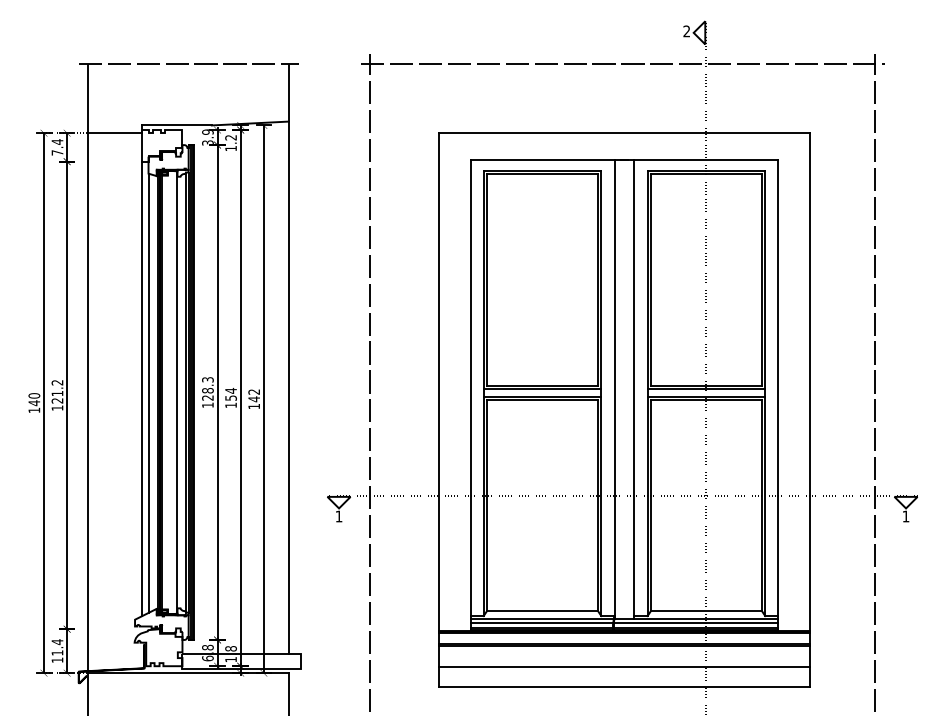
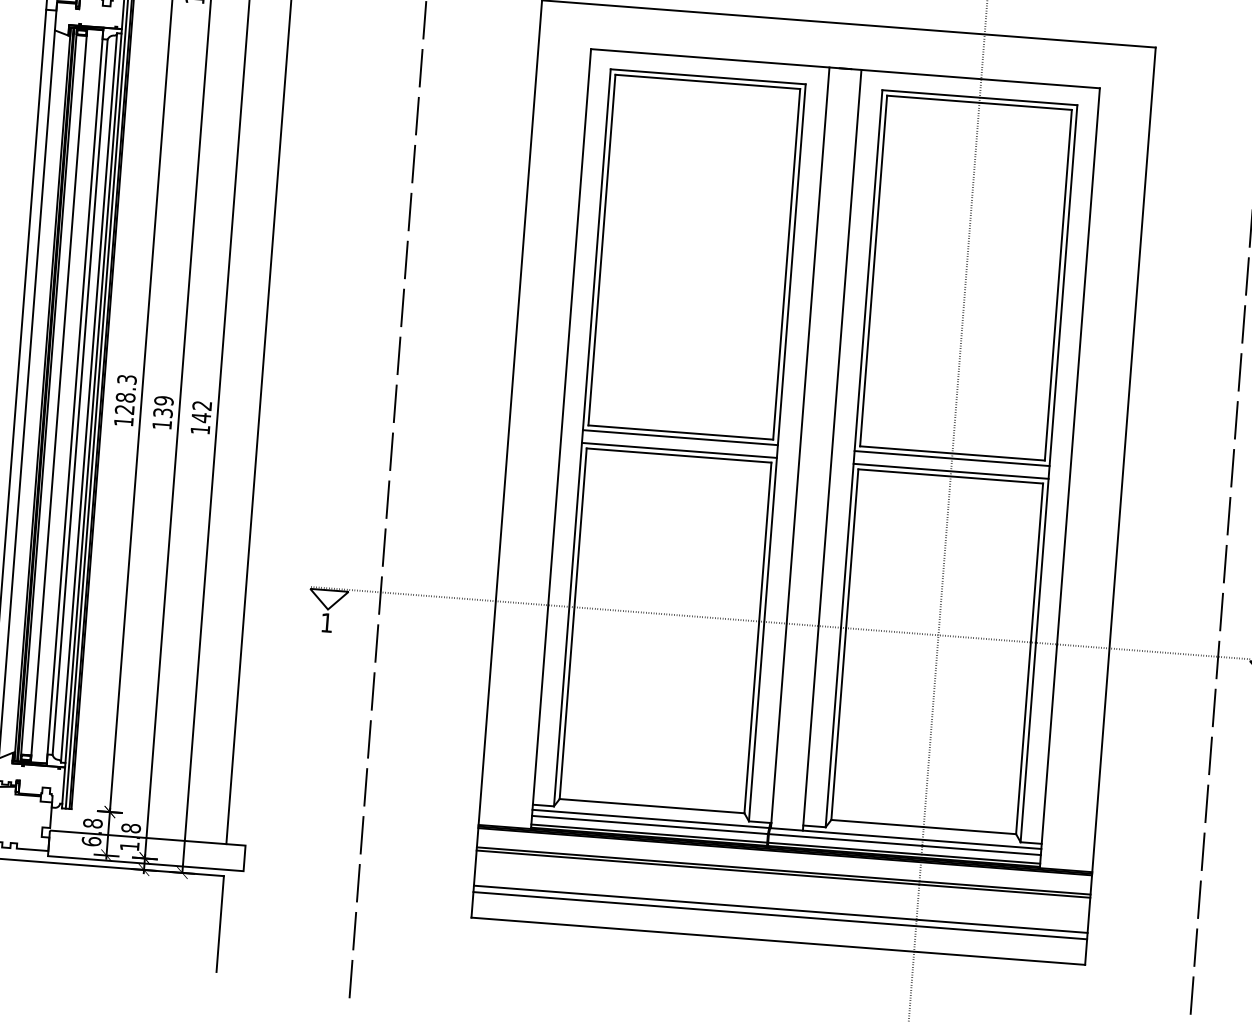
line: (167, 392) -> (58, 395), added
line: (180, 392) -> (80, 397), added
text: (230, 393) -> (162, 405), 154 -> 139
line: (624, 671) -> (780, 916), added

